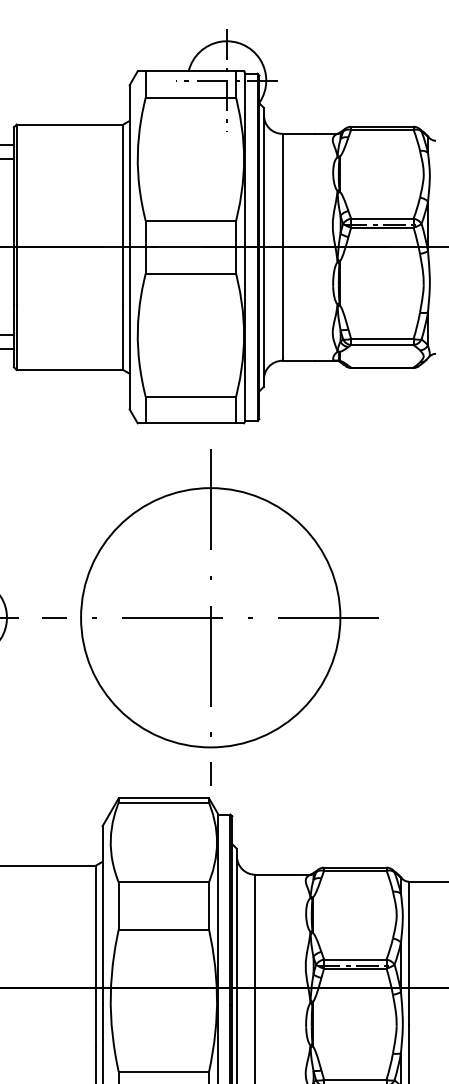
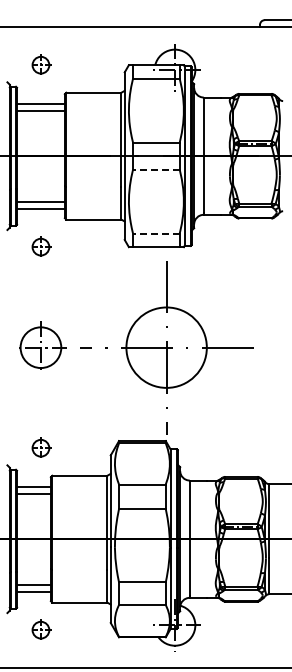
line: (189, 273) -> (155, 169), solid -> dashed
line: (189, 396) -> (155, 233), solid -> dashed
circle: (210, 617) -> (166, 347), size x0.6

